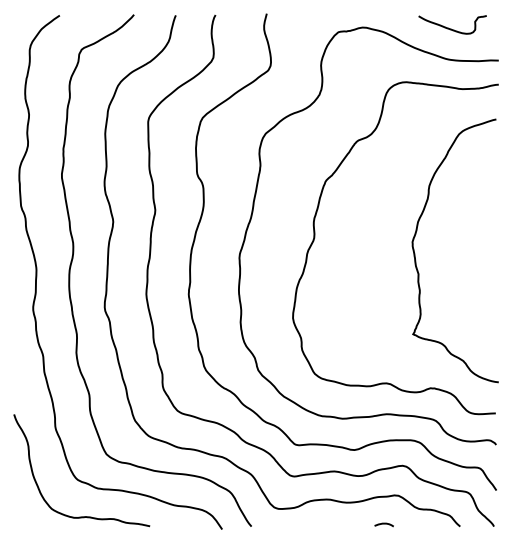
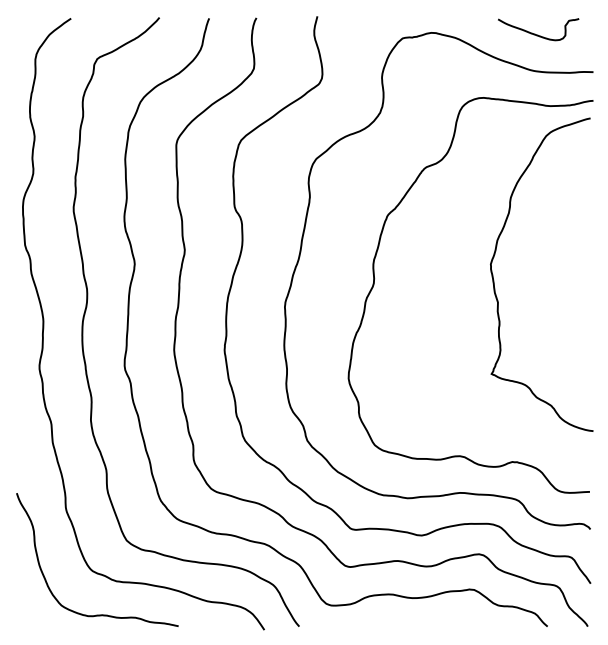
curve: (415, 253) -> (494, 277), moved
curve: (383, 524) -> (456, 624), removed

